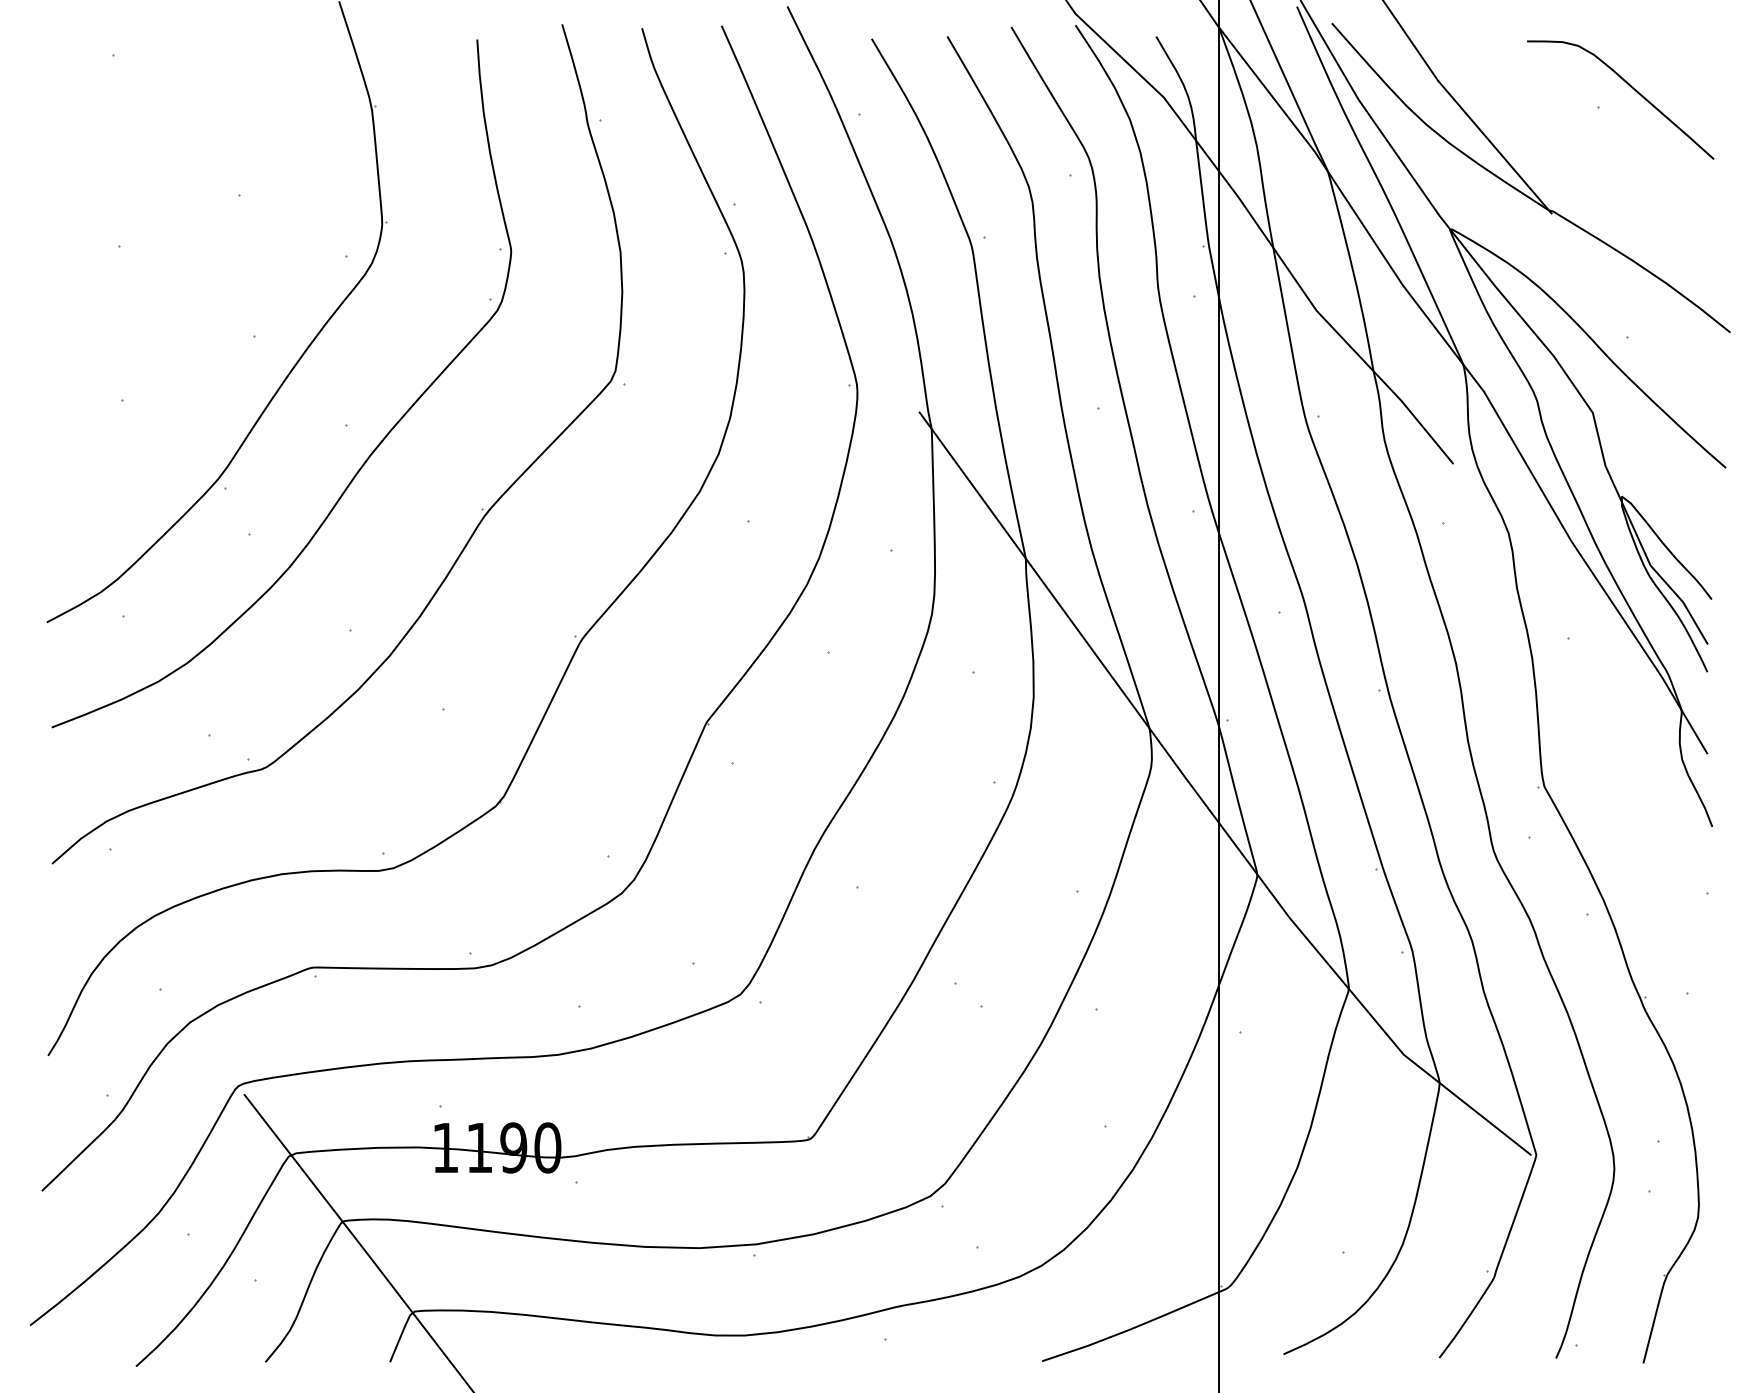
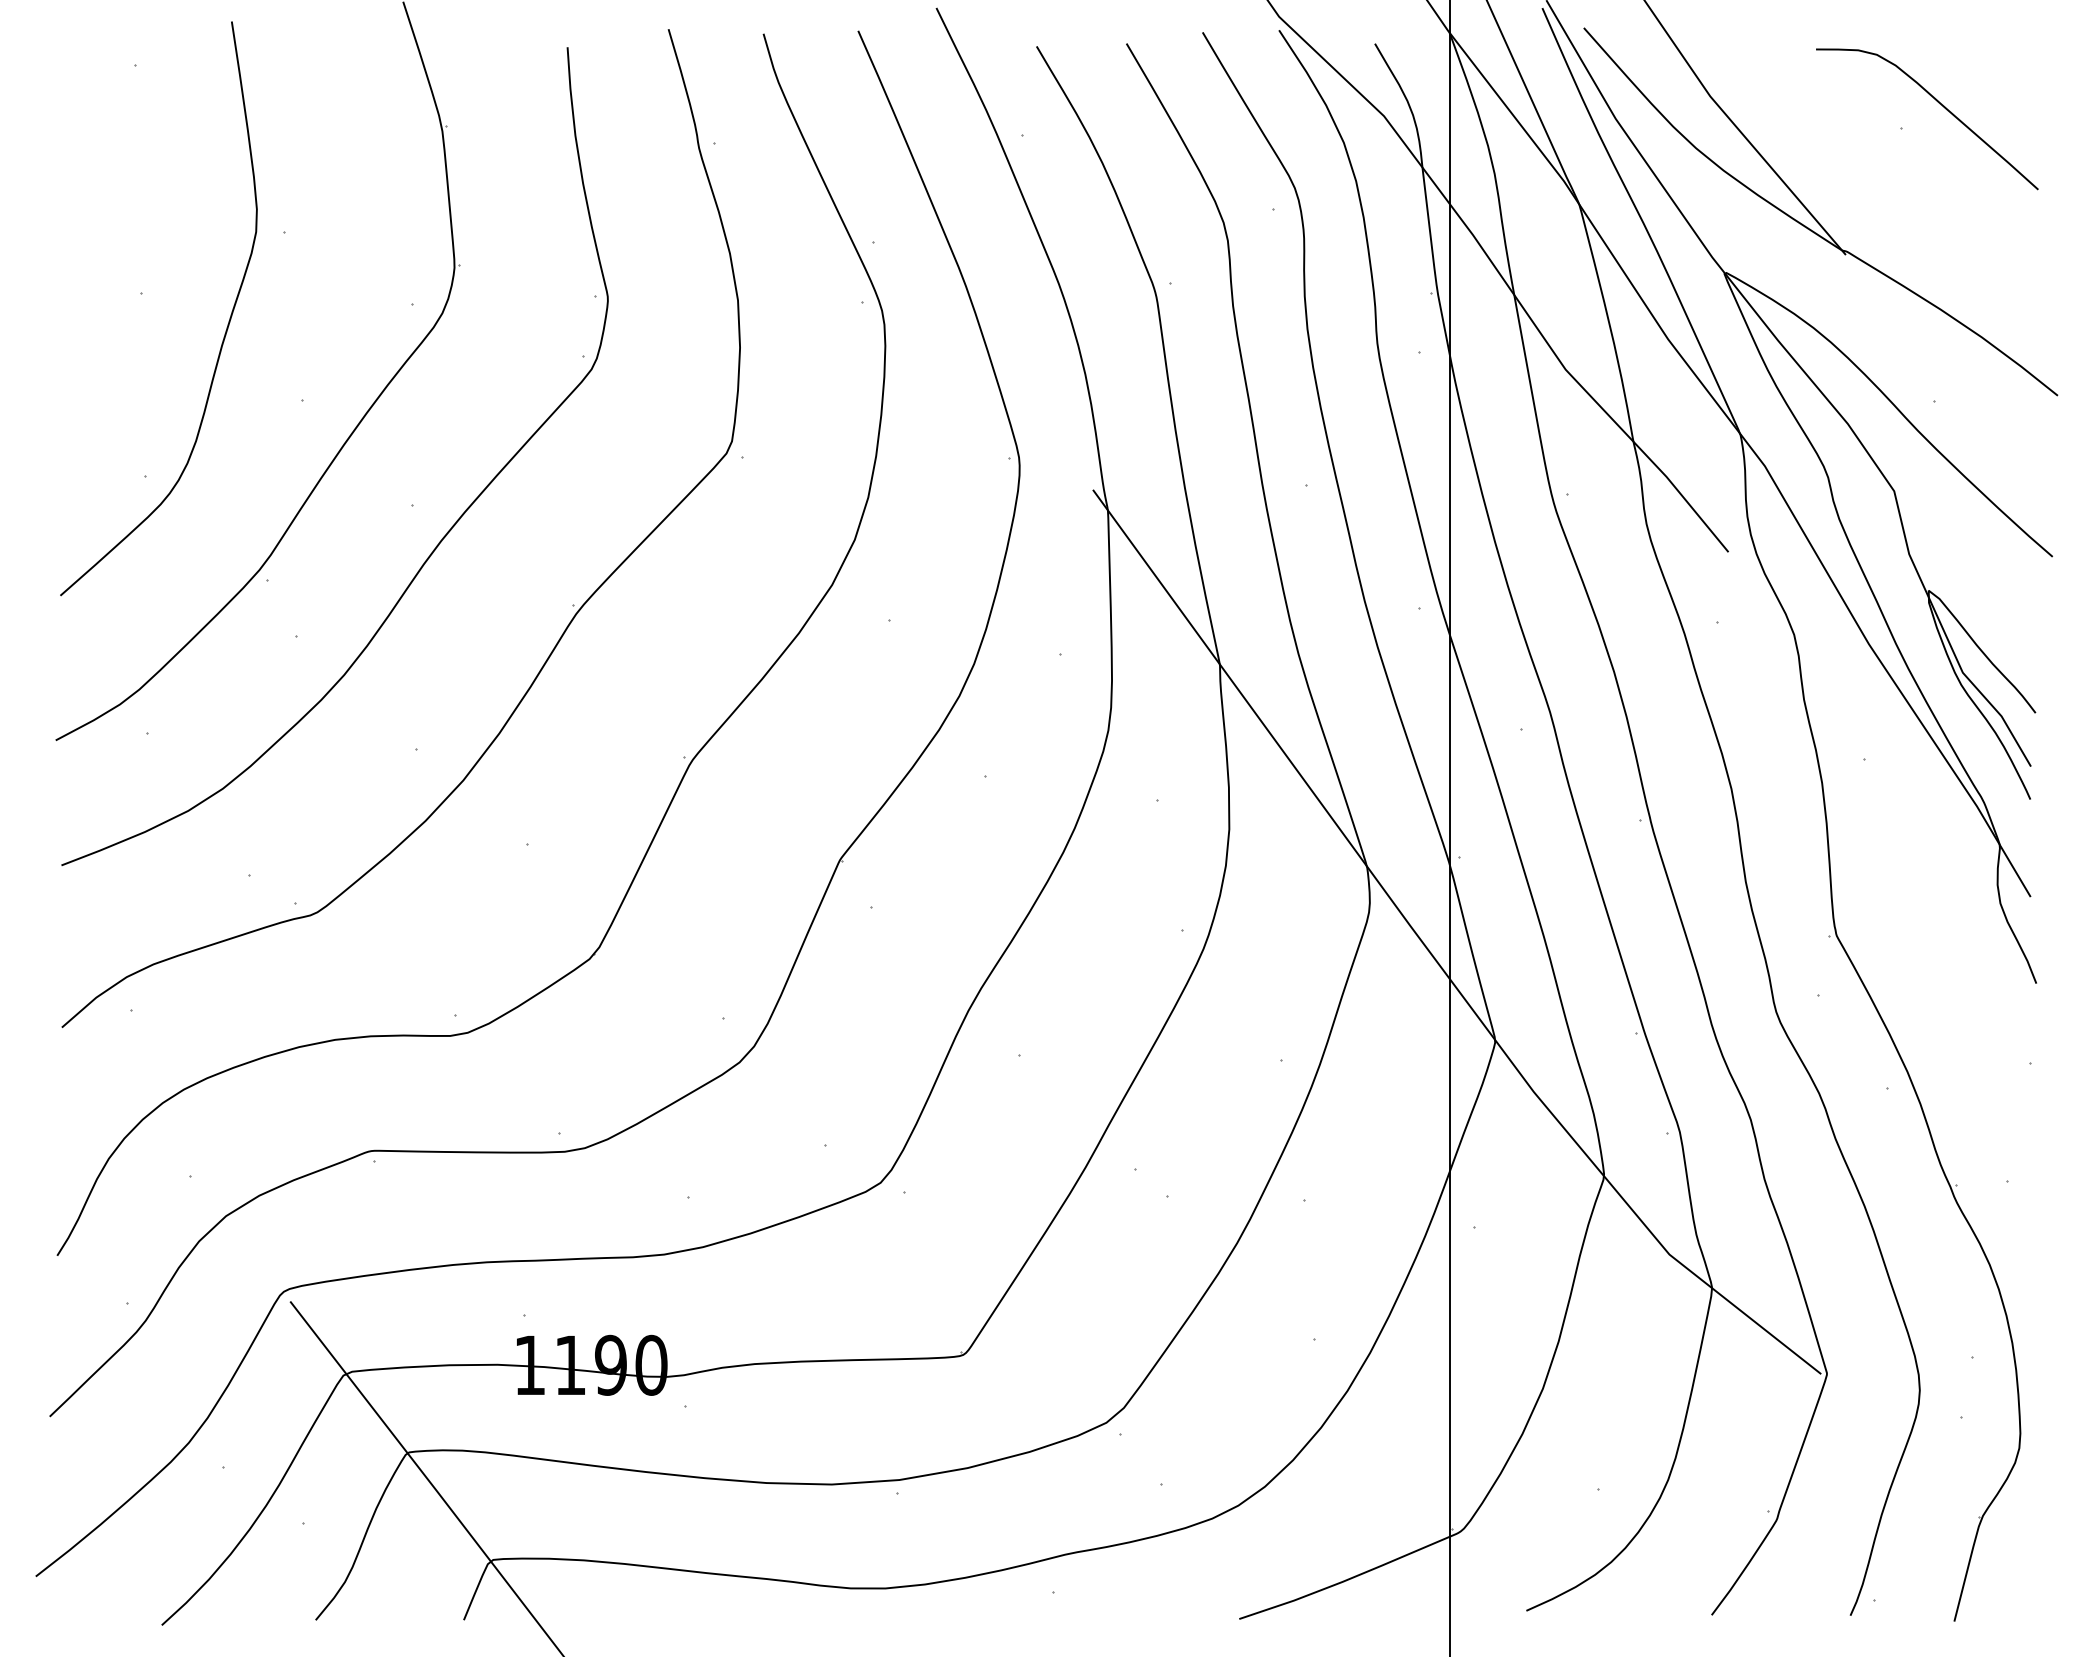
curve: (189, 277) -> (225, 330), added

